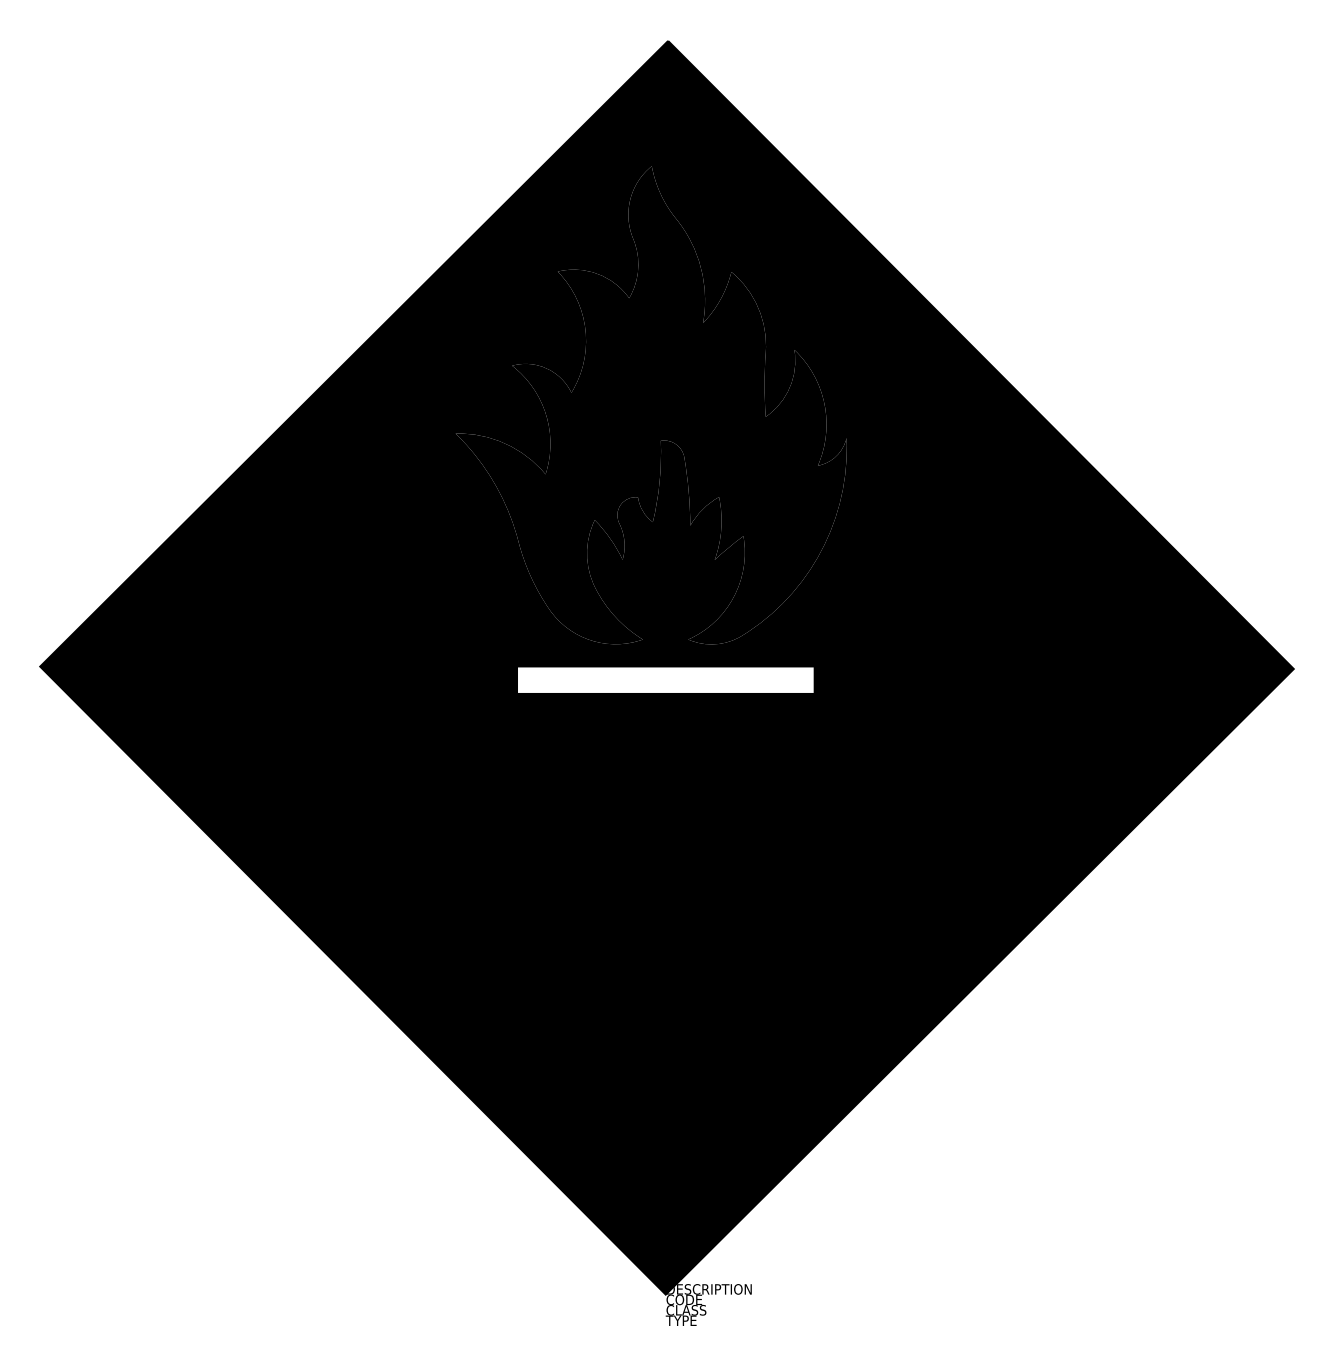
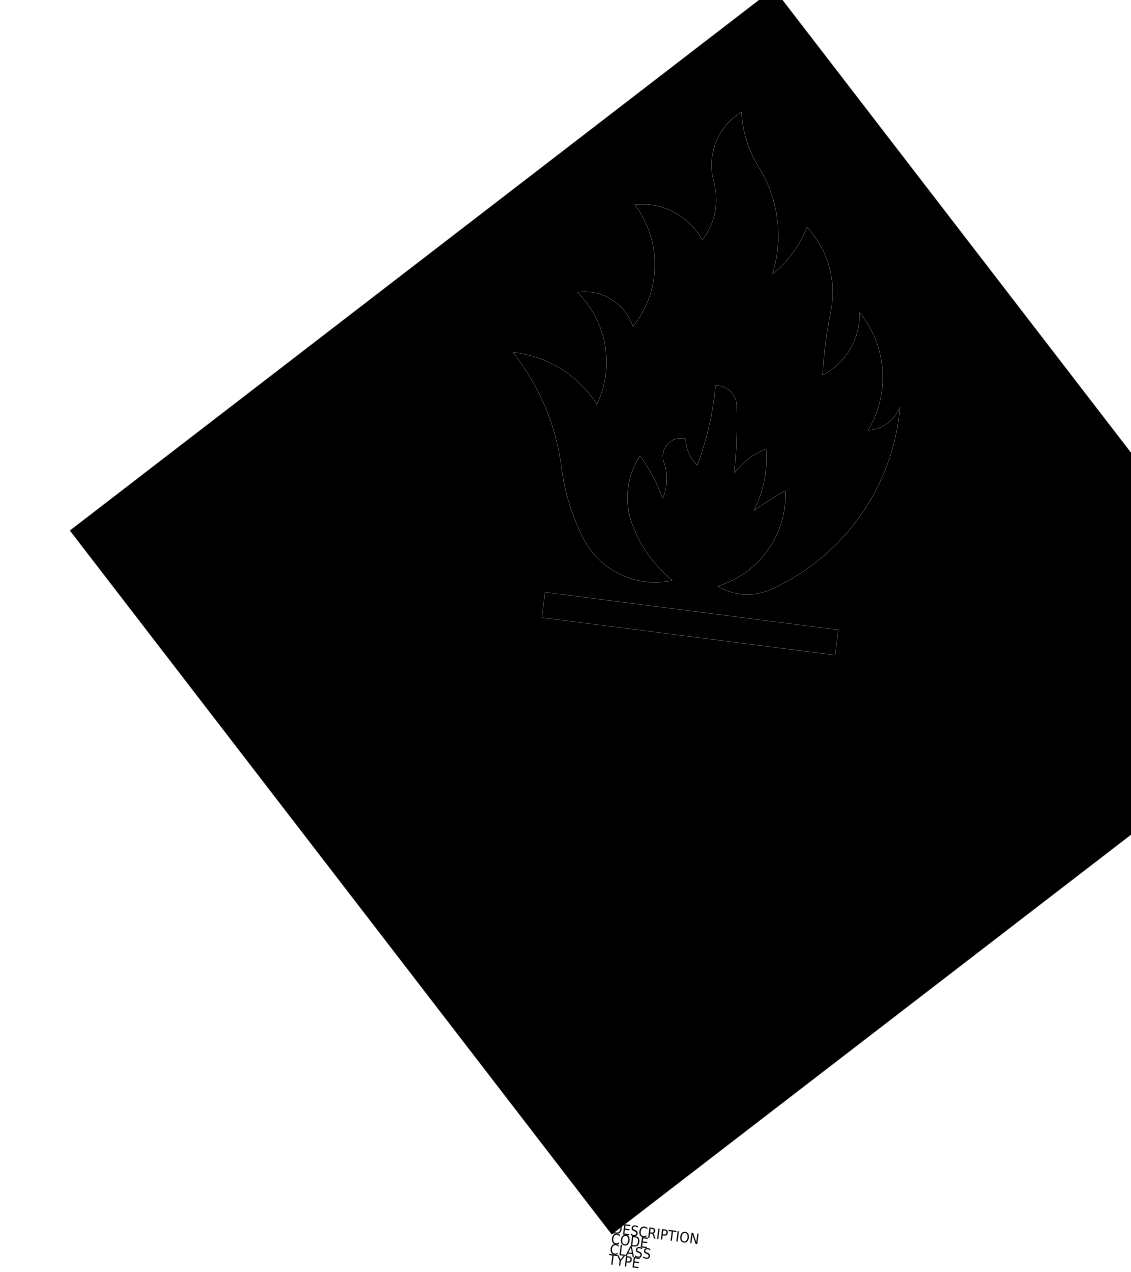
fill: (665, 679) -> (689, 622), added

